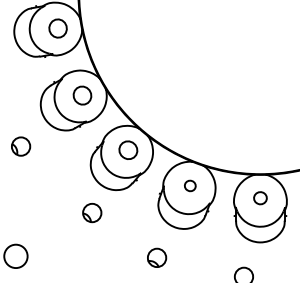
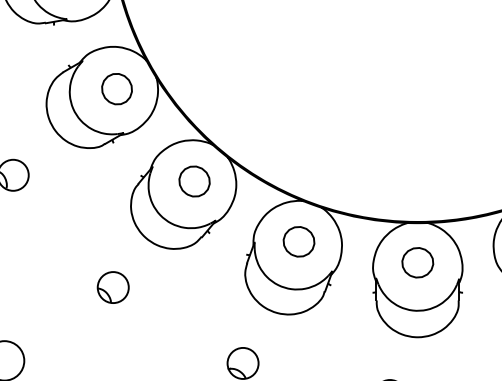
part: (190, 185) -> (299, 241), size x1.67
part: (260, 197) -> (417, 261), size x1.43
part: (92, 213) -> (113, 288), moved

